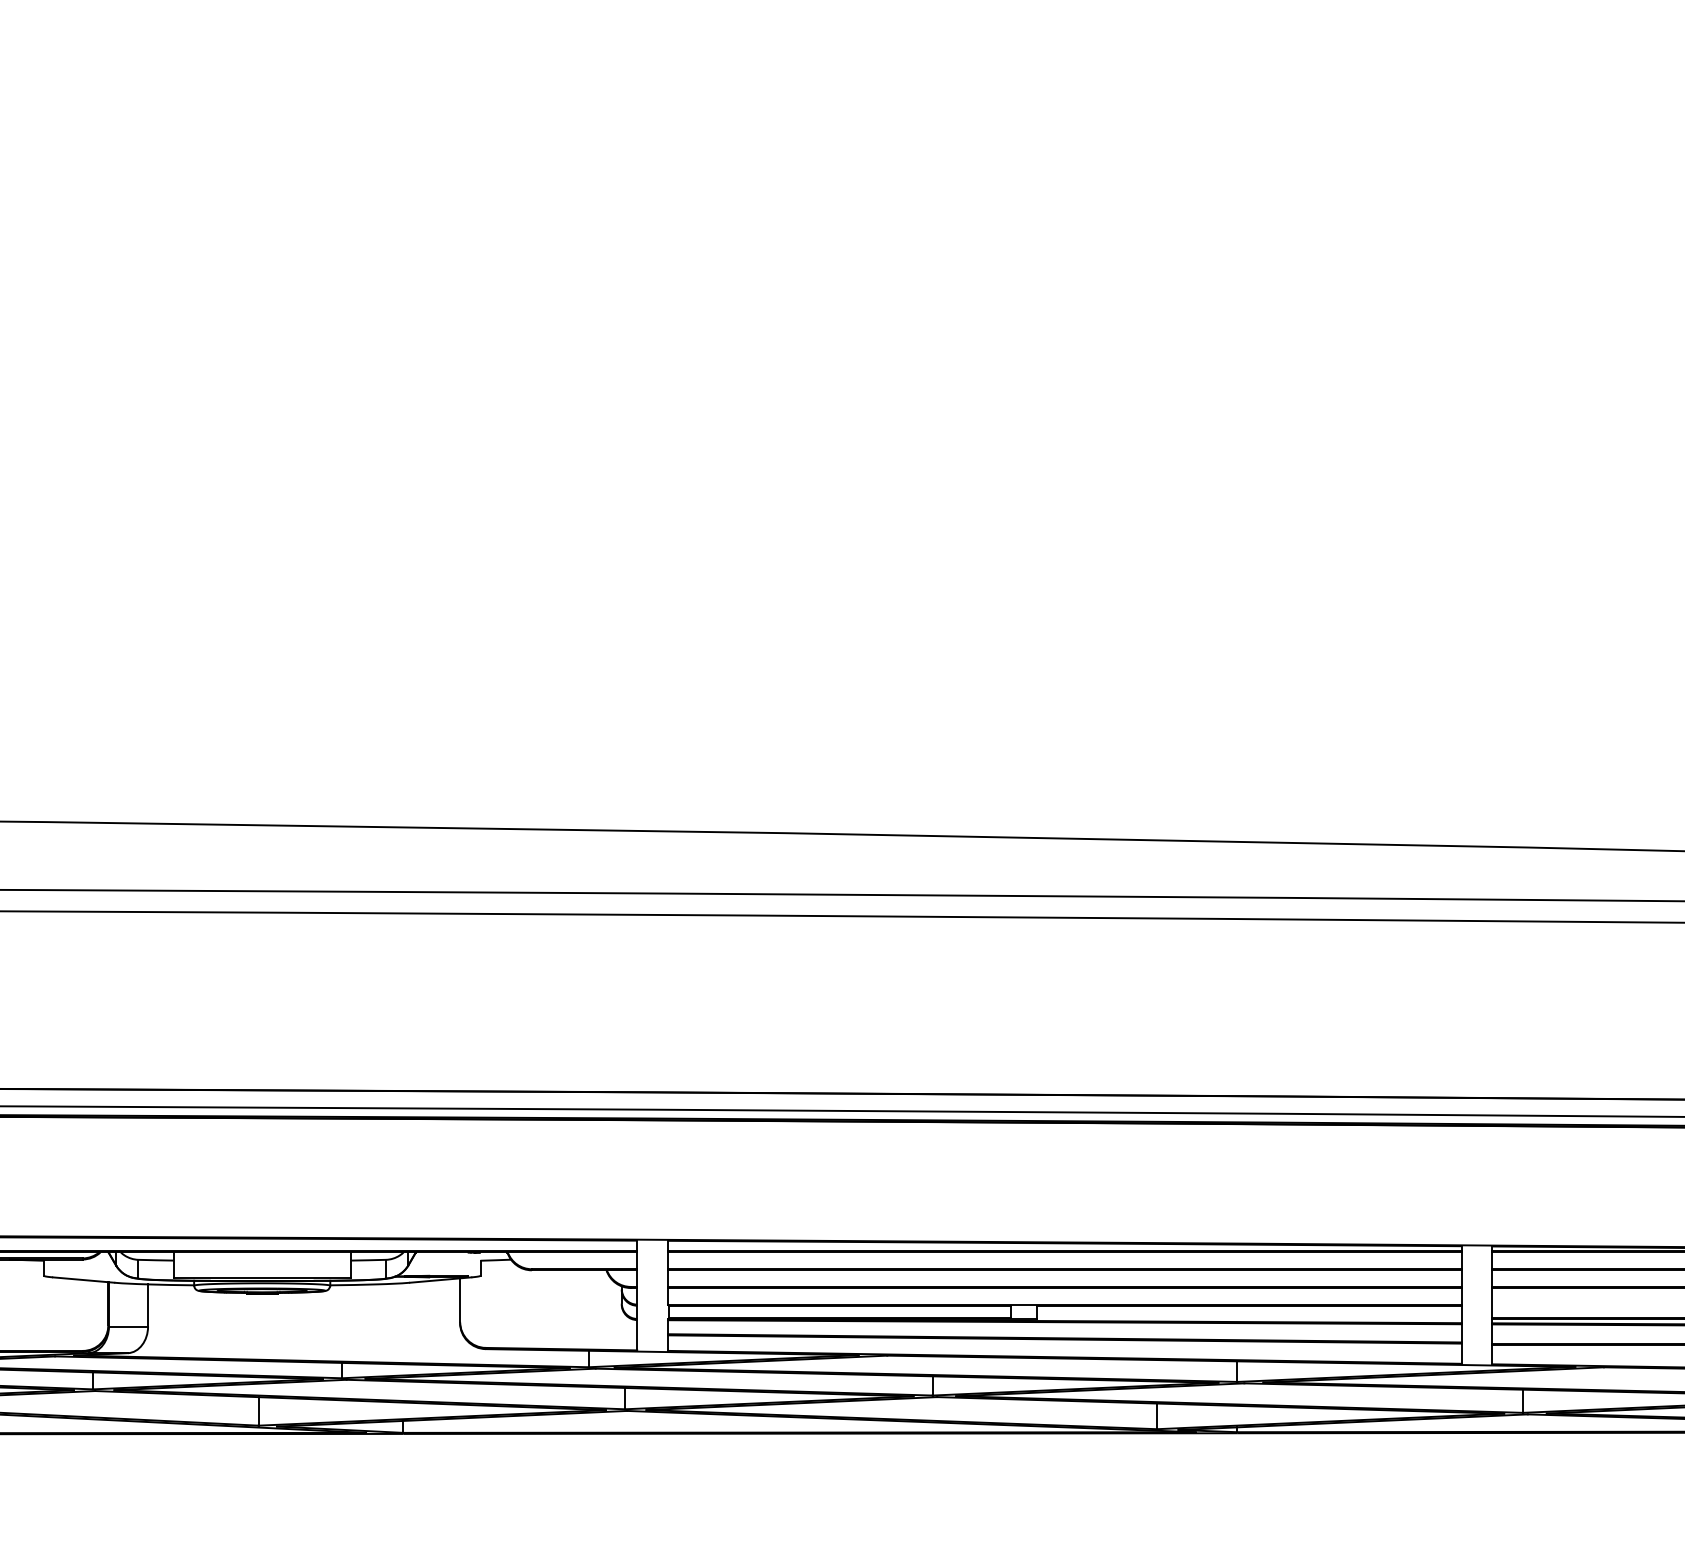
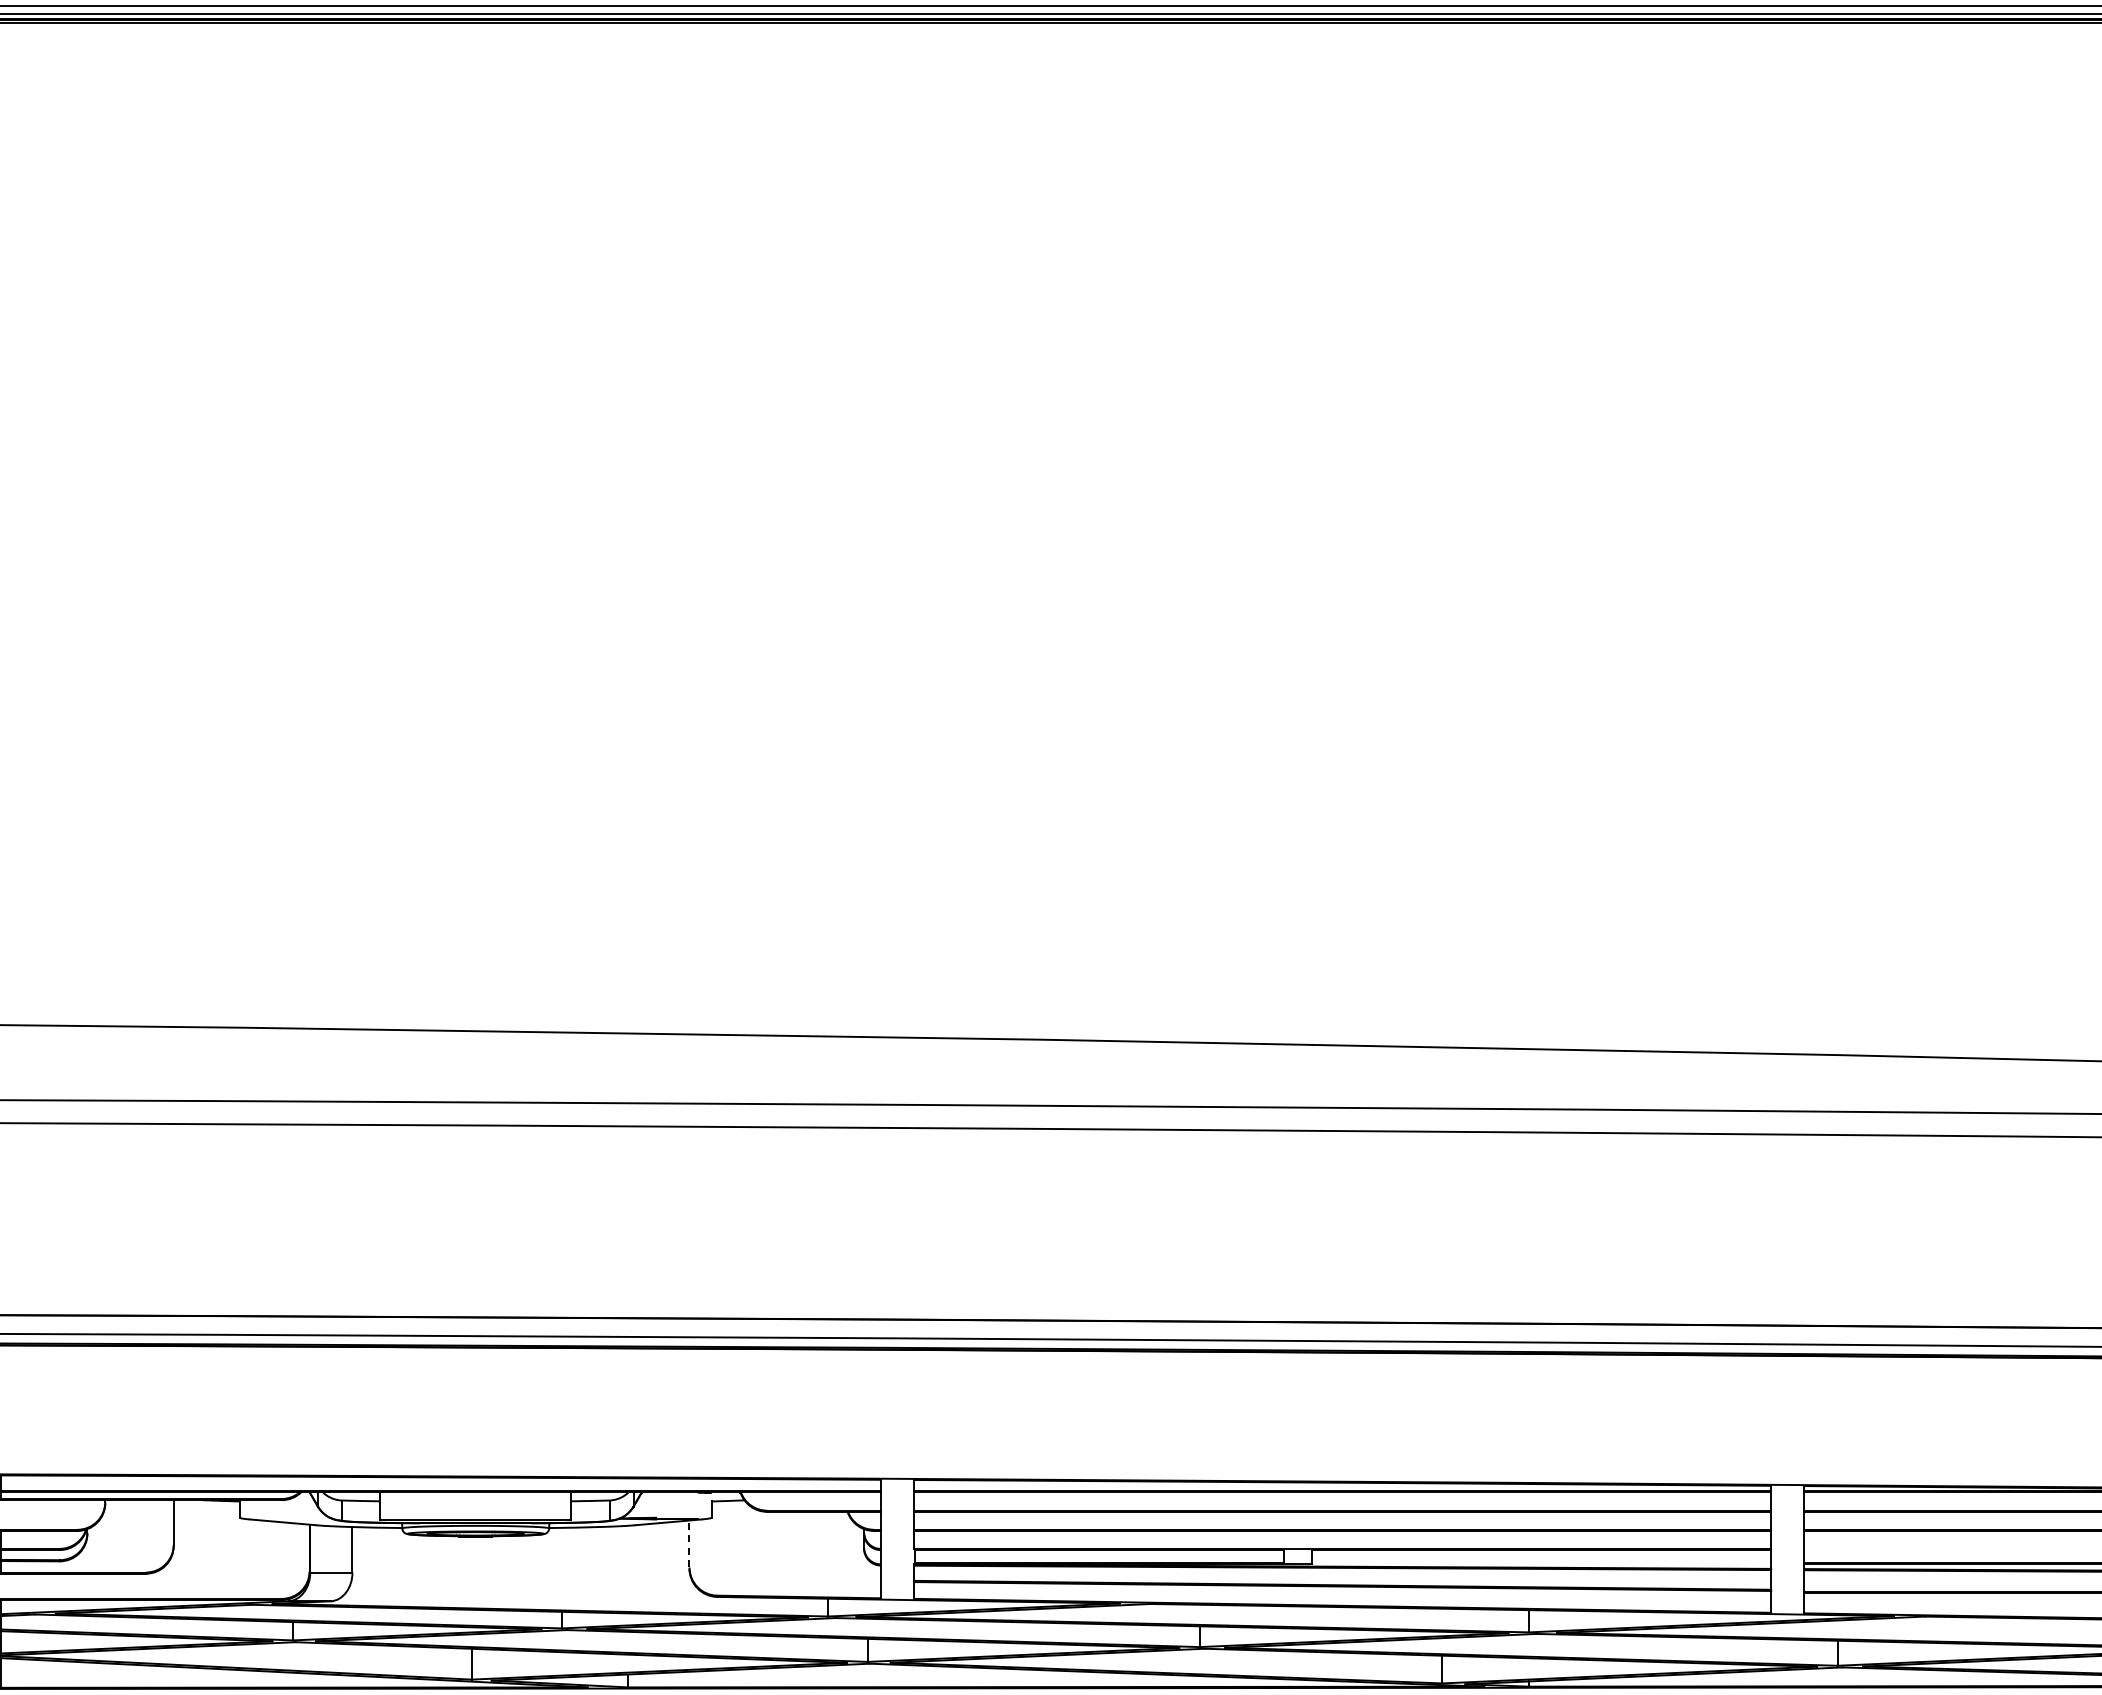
line: (460, 1299) -> (689, 1543), solid -> dashed

